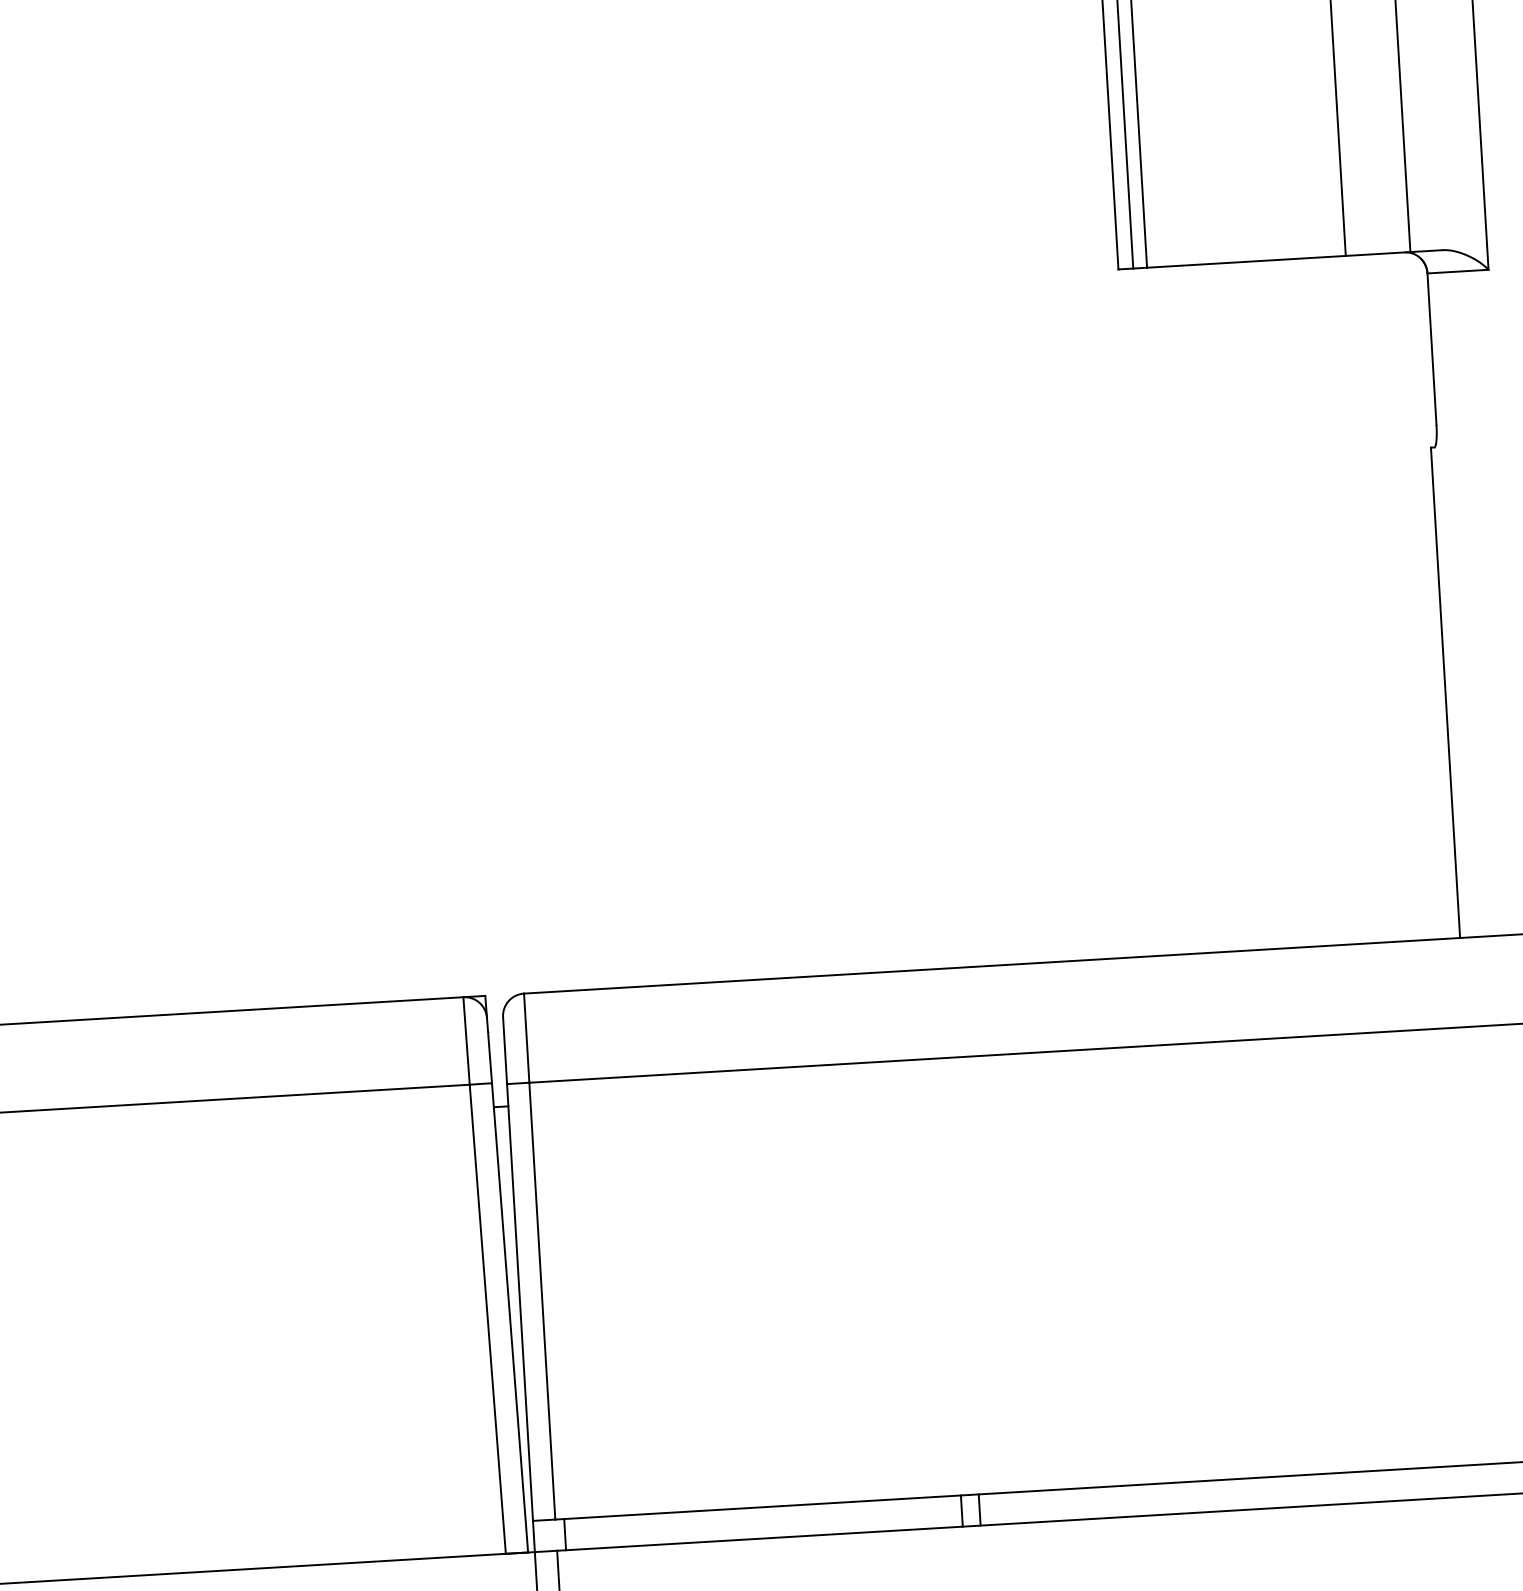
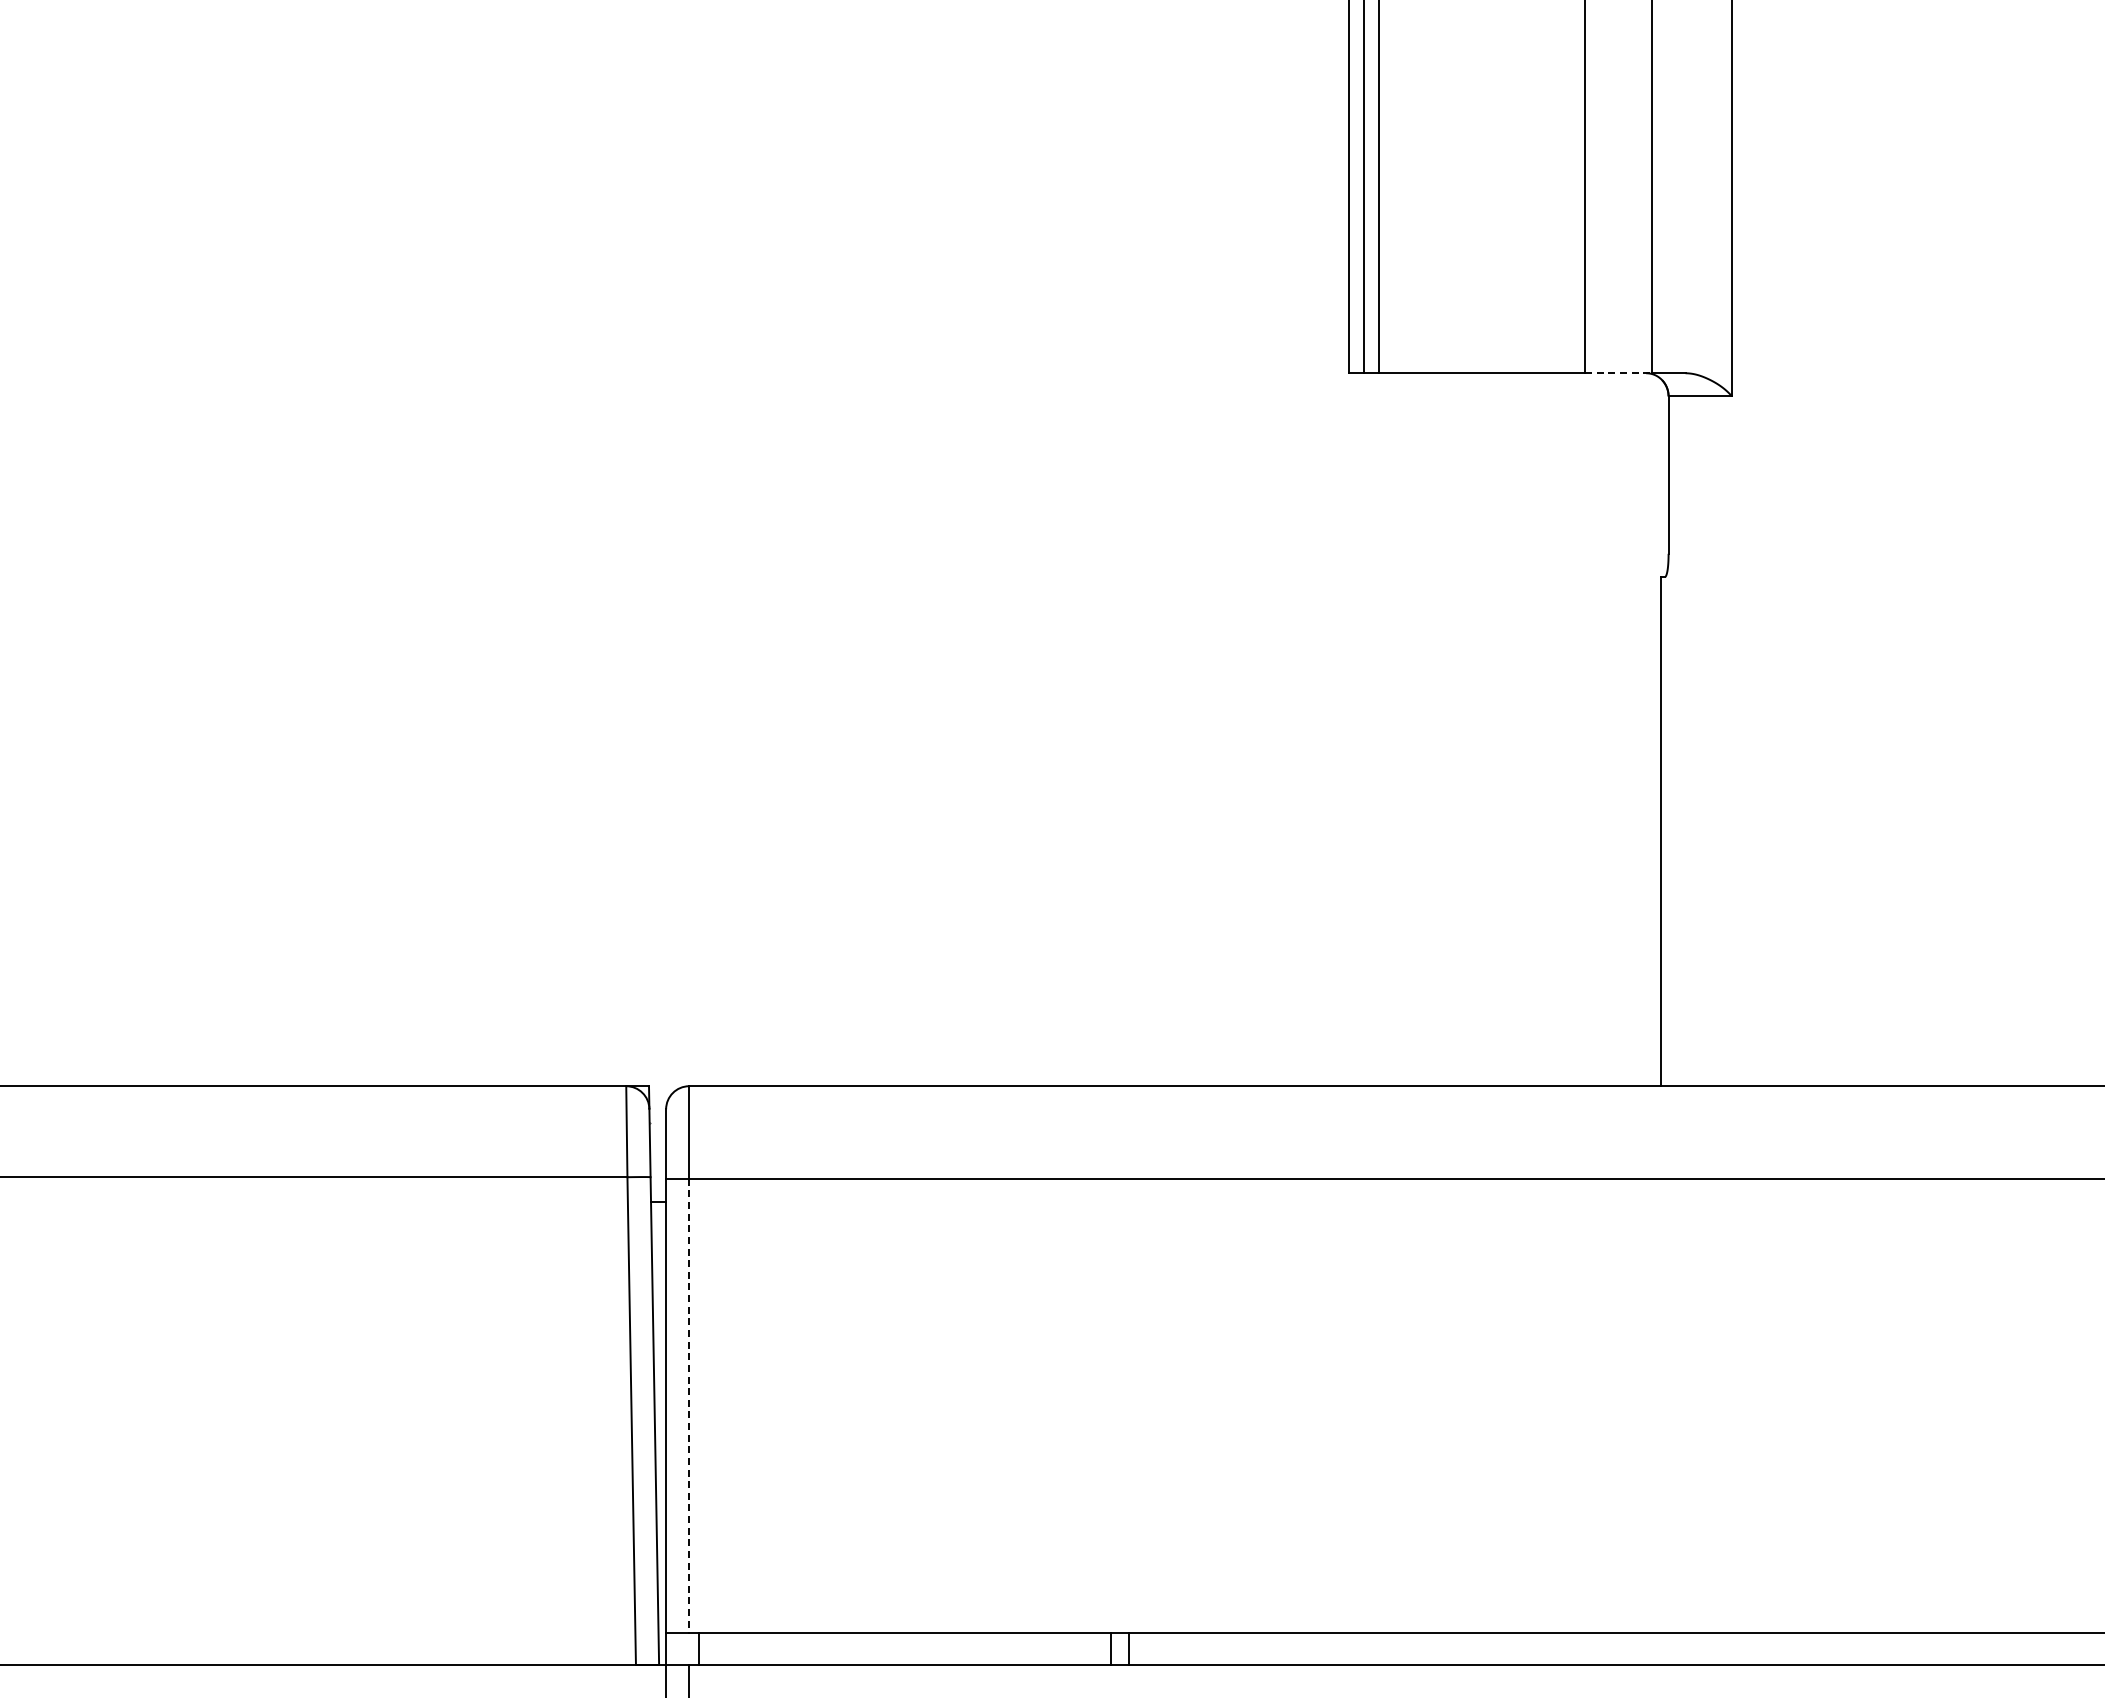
line: (1377, 254) -> (1618, 373), solid -> dashed
line: (542, 1301) -> (689, 1405), solid -> dashed

